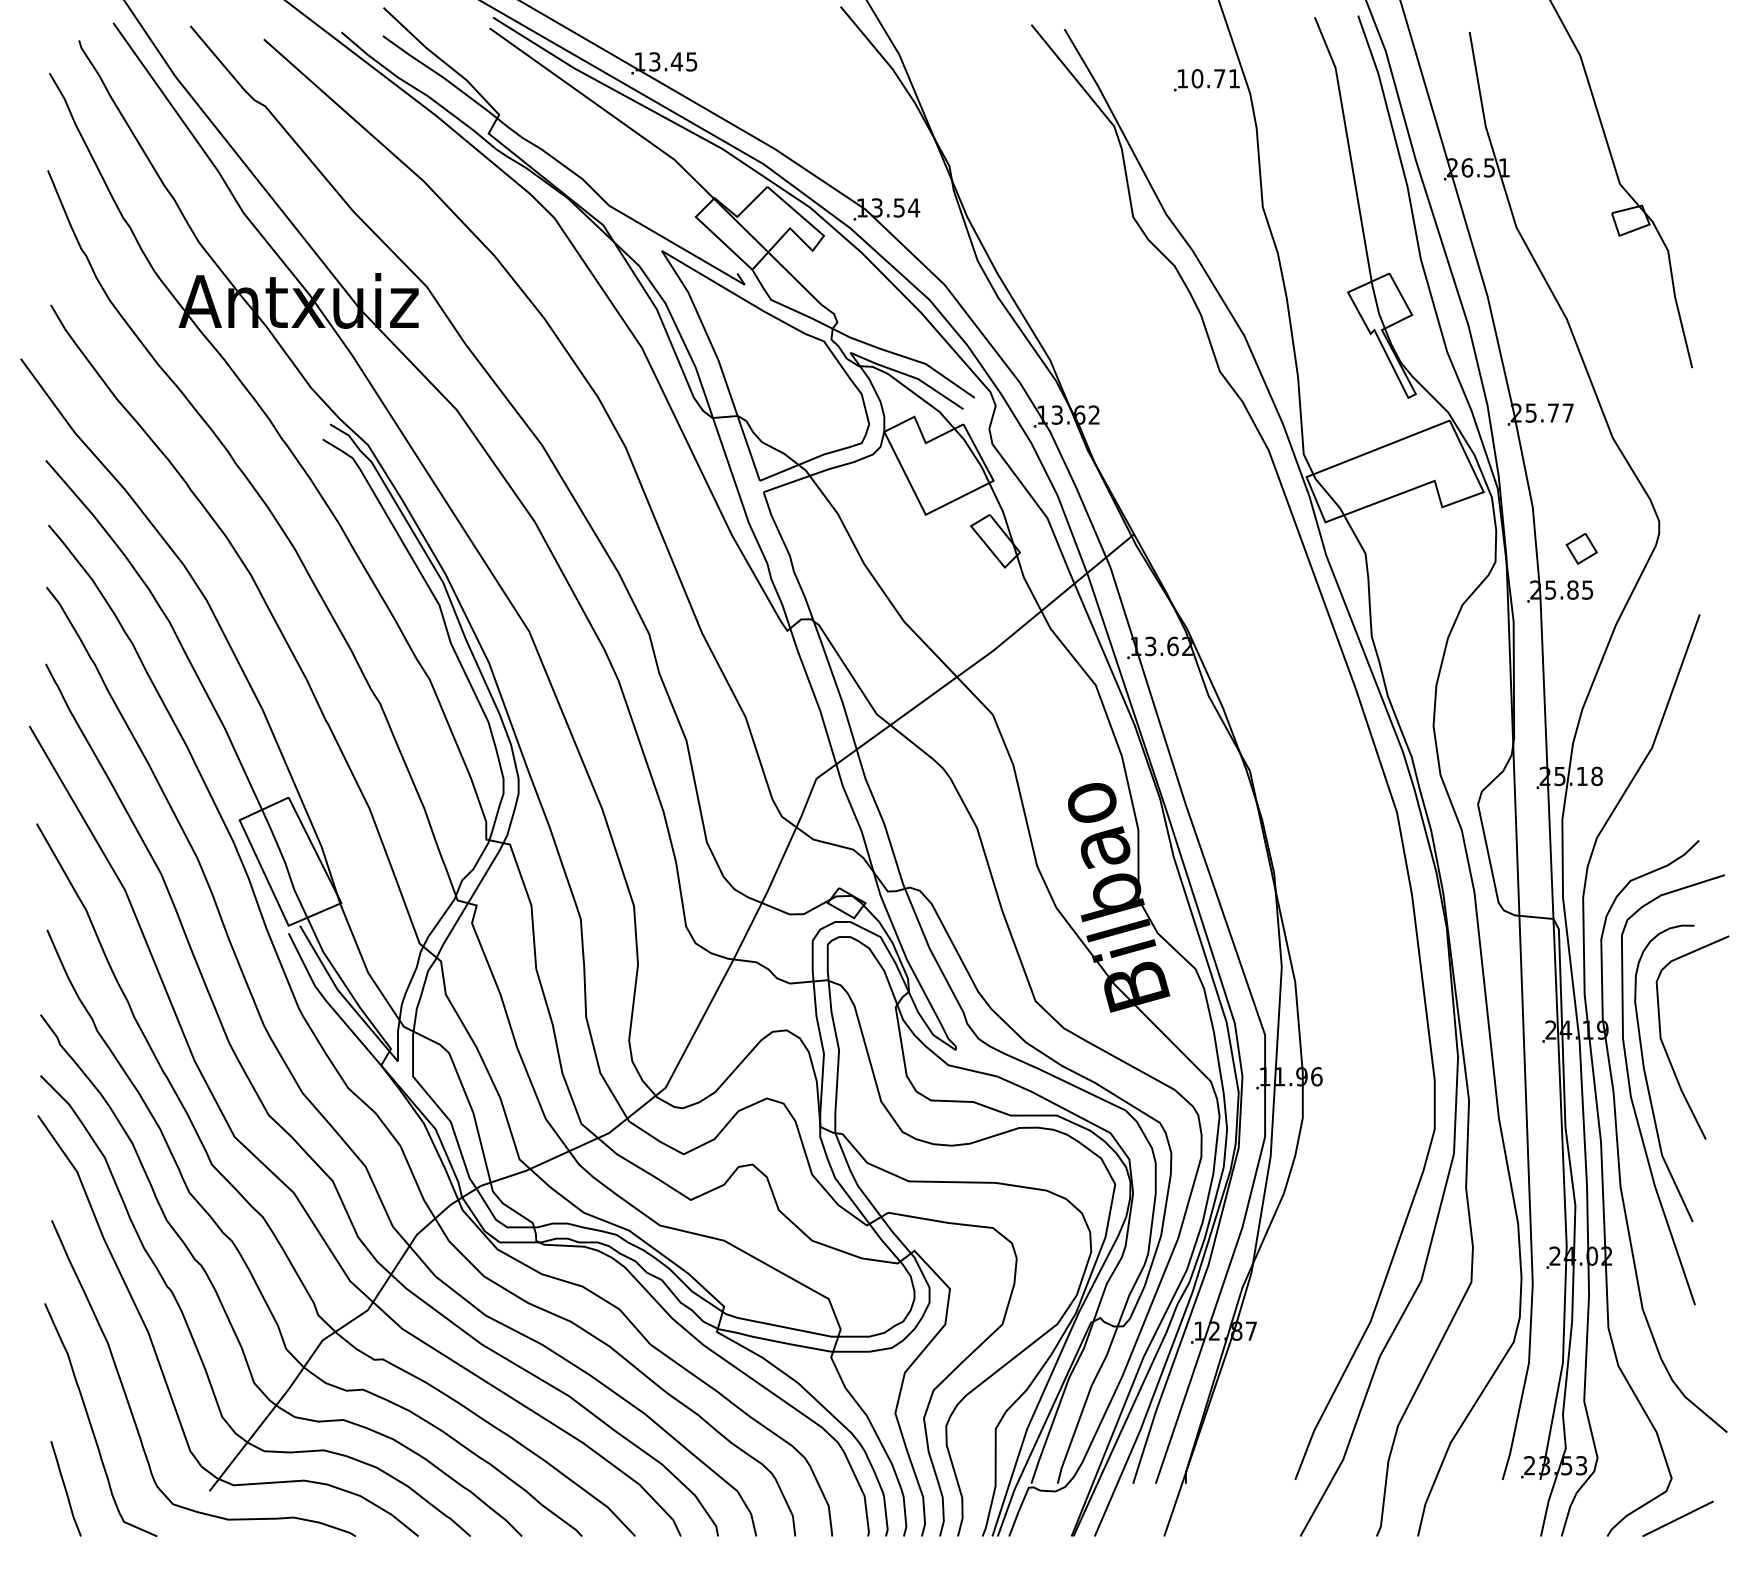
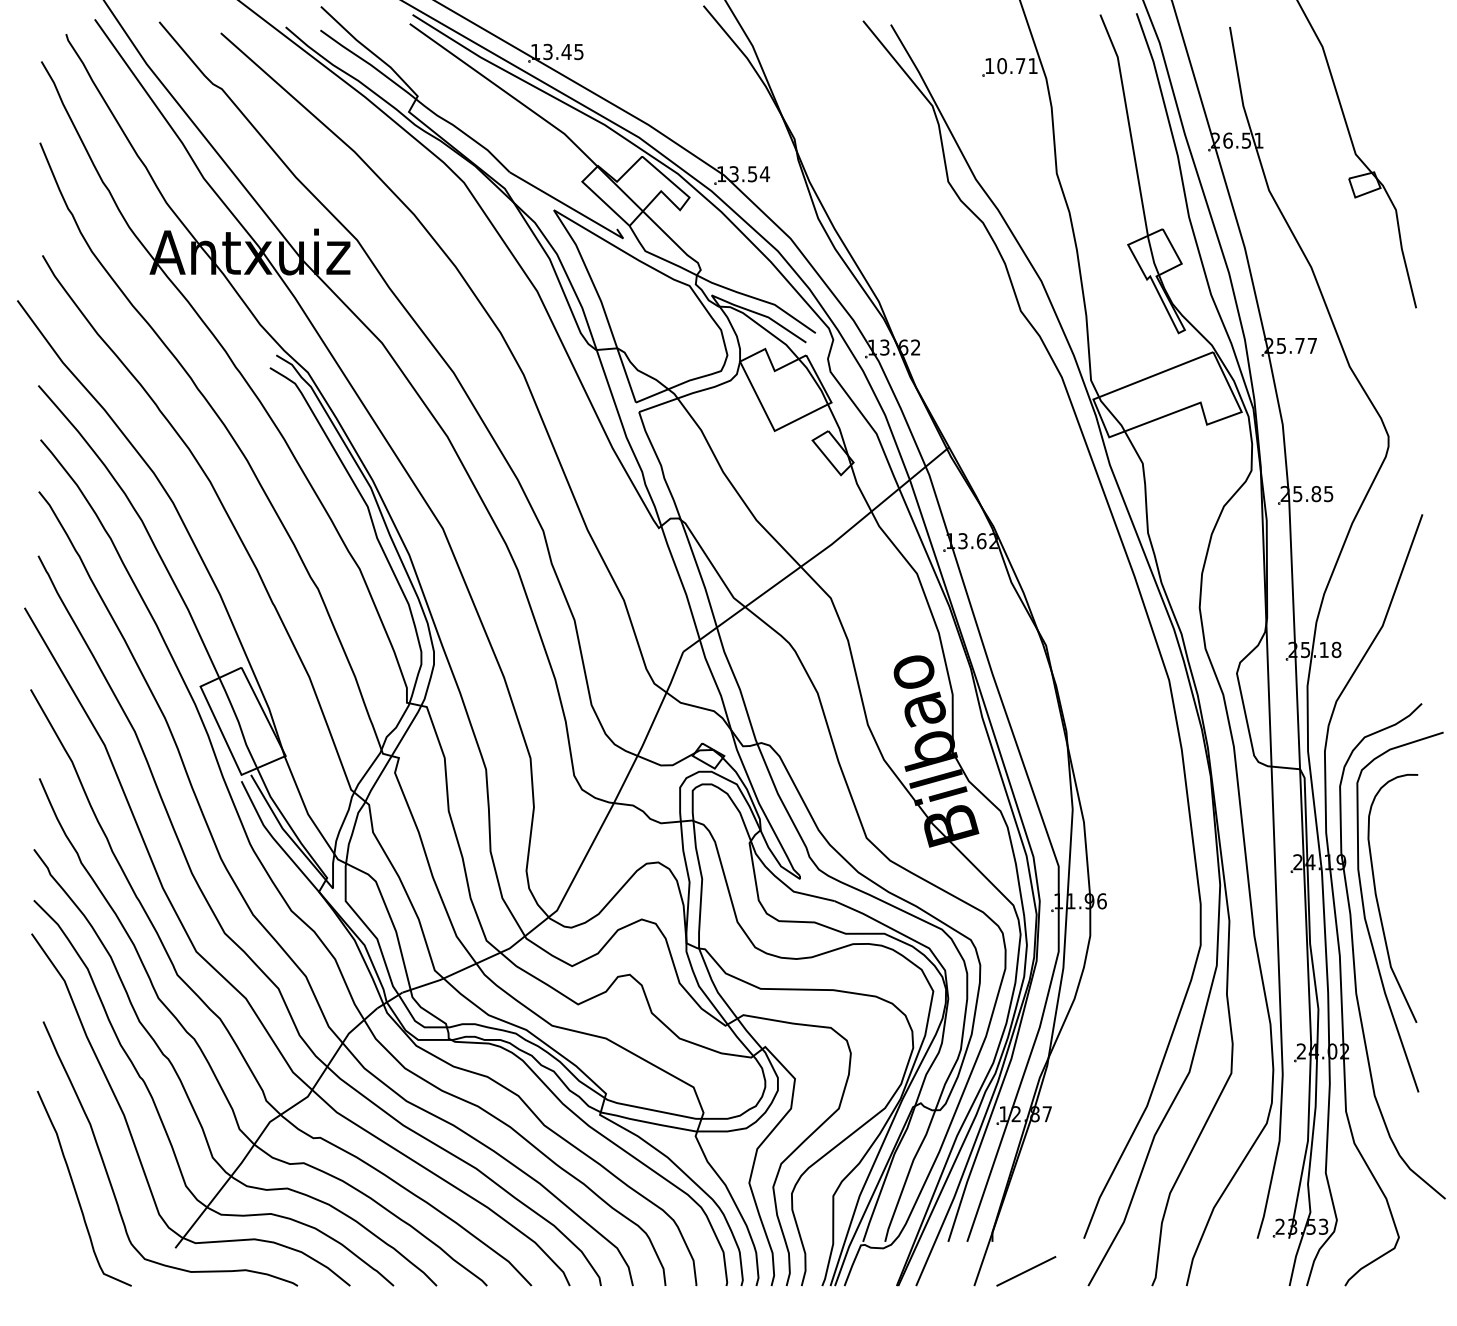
part: (1581, 548) -> (1323, 459), removed
curve: (1666, 1048) -> (1394, 877), removed
curve: (66, 1489) -> (55, 1246), removed
line: (1678, 1519) -> (1026, 1271), moved

